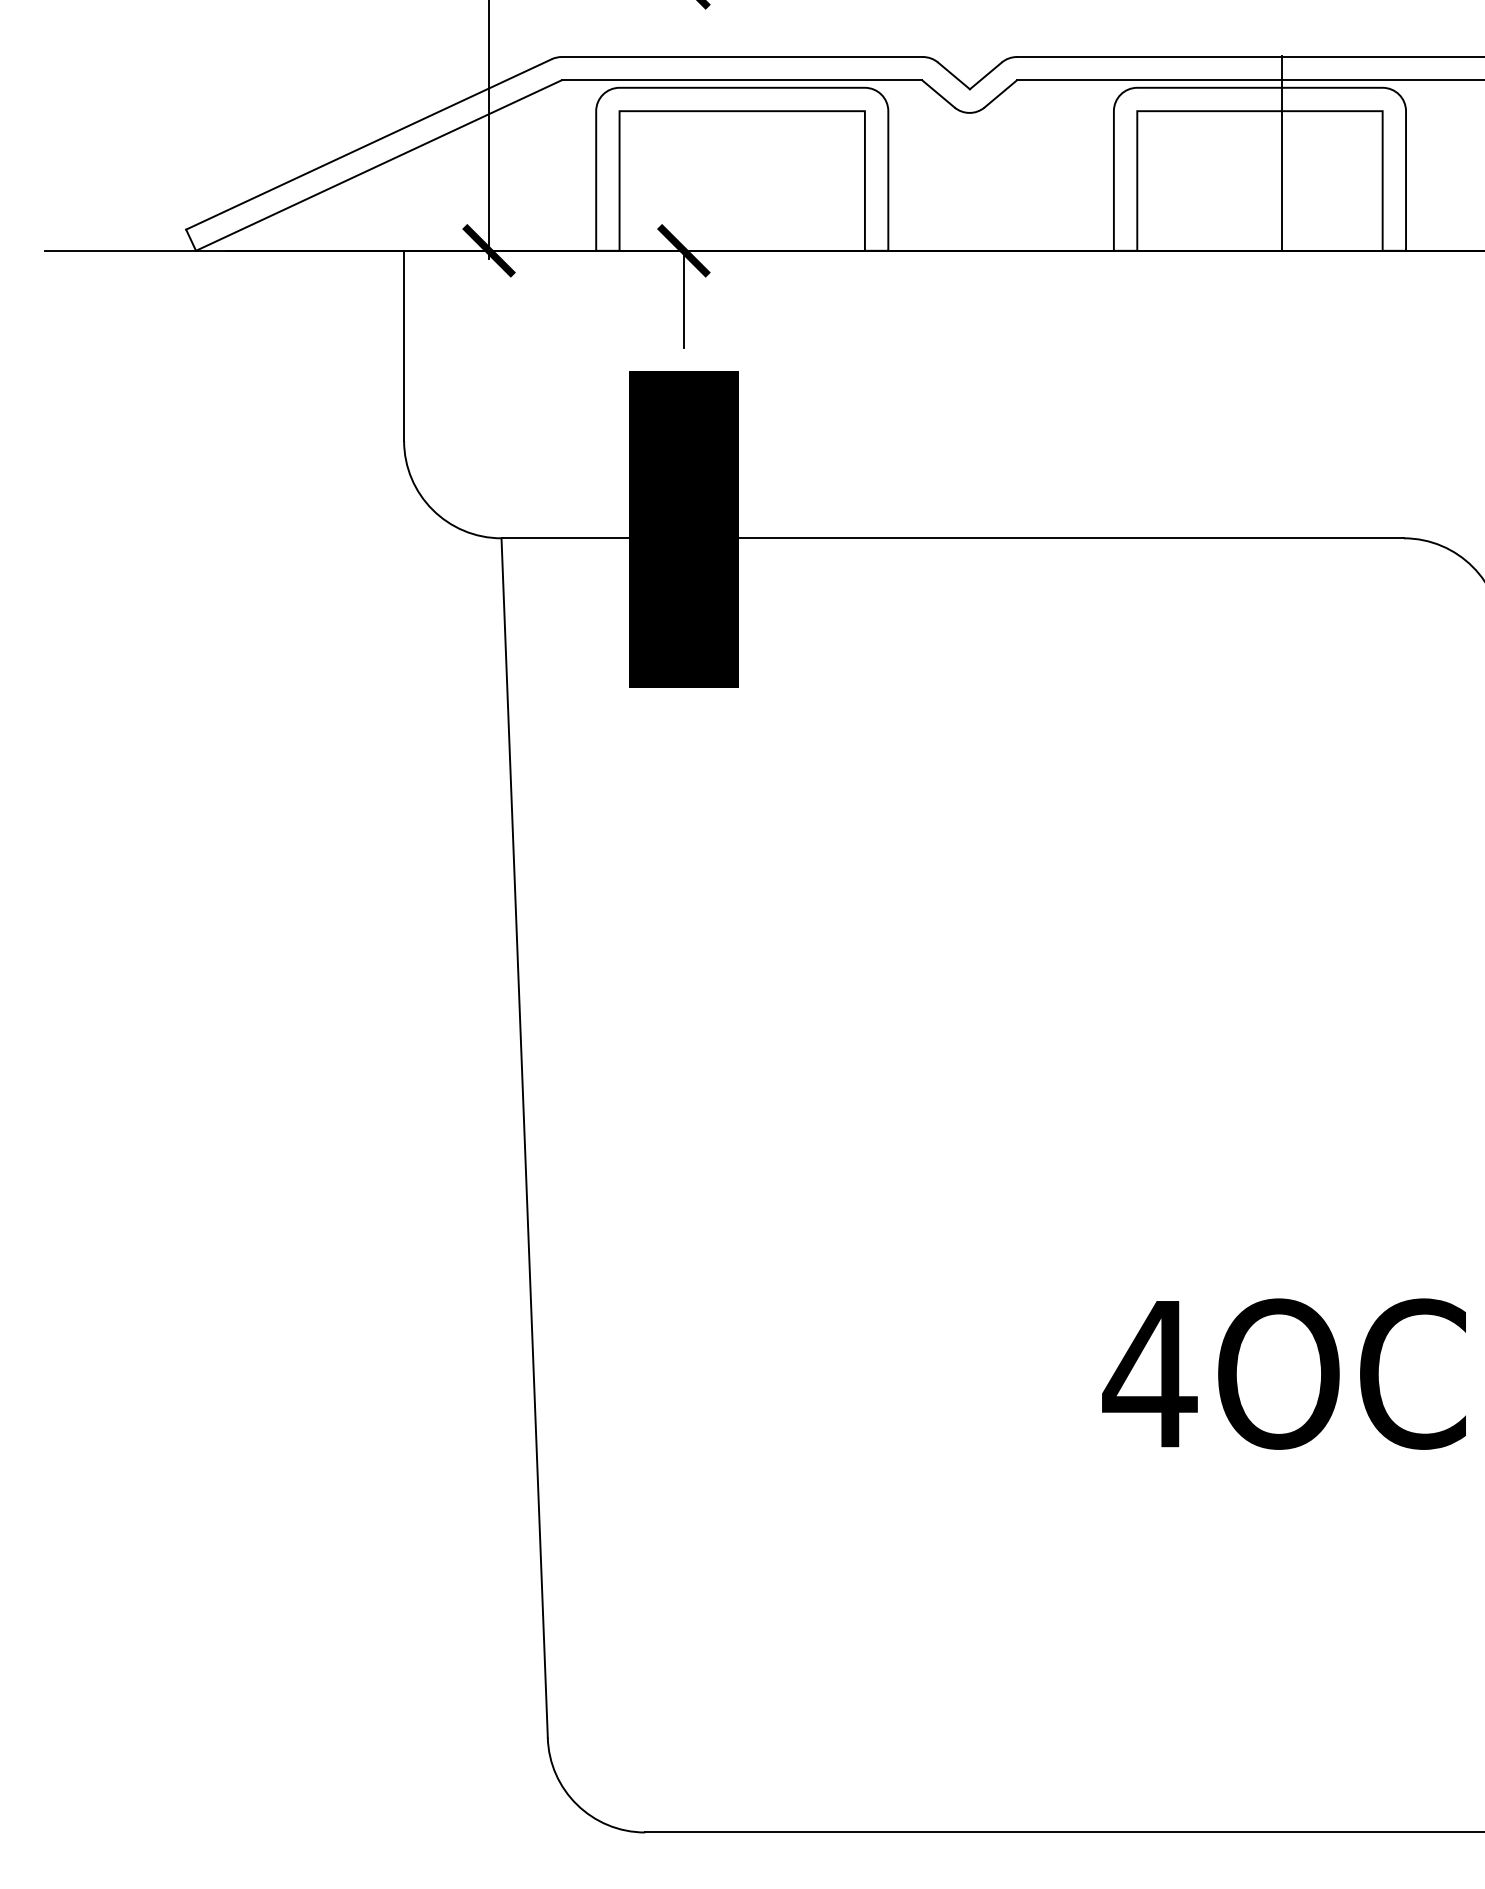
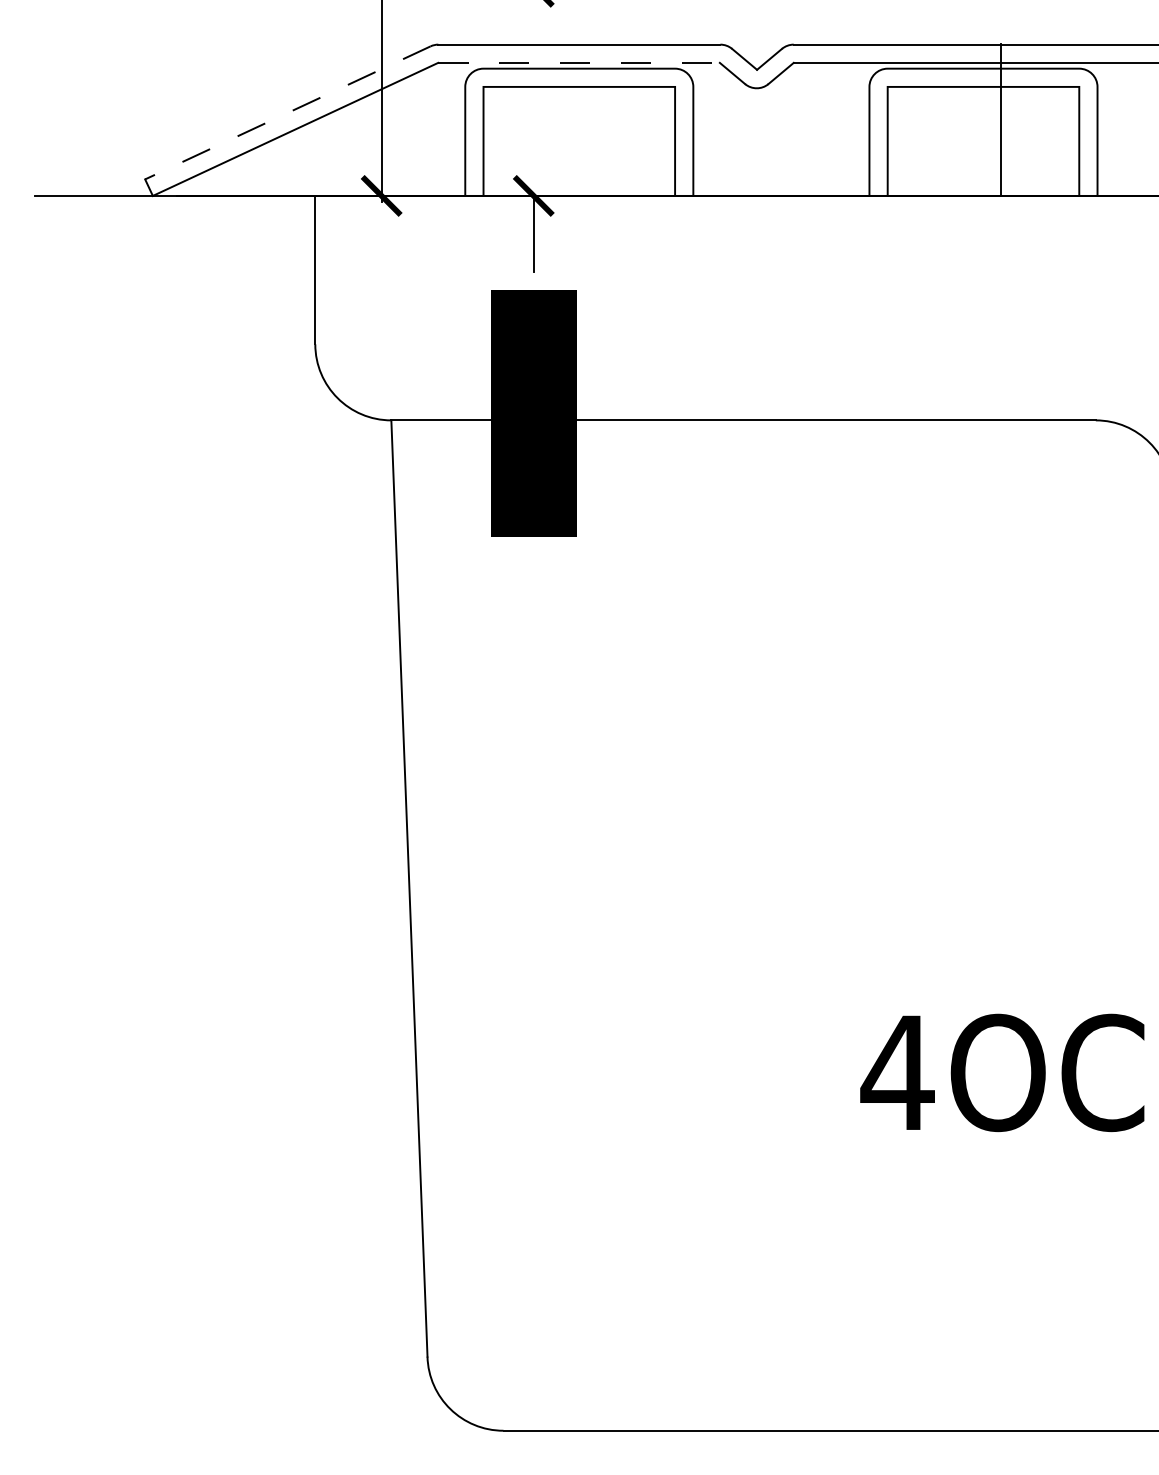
line: (742, 79) -> (579, 62), solid -> dashed
line: (368, 145) -> (287, 113), solid -> dashed

